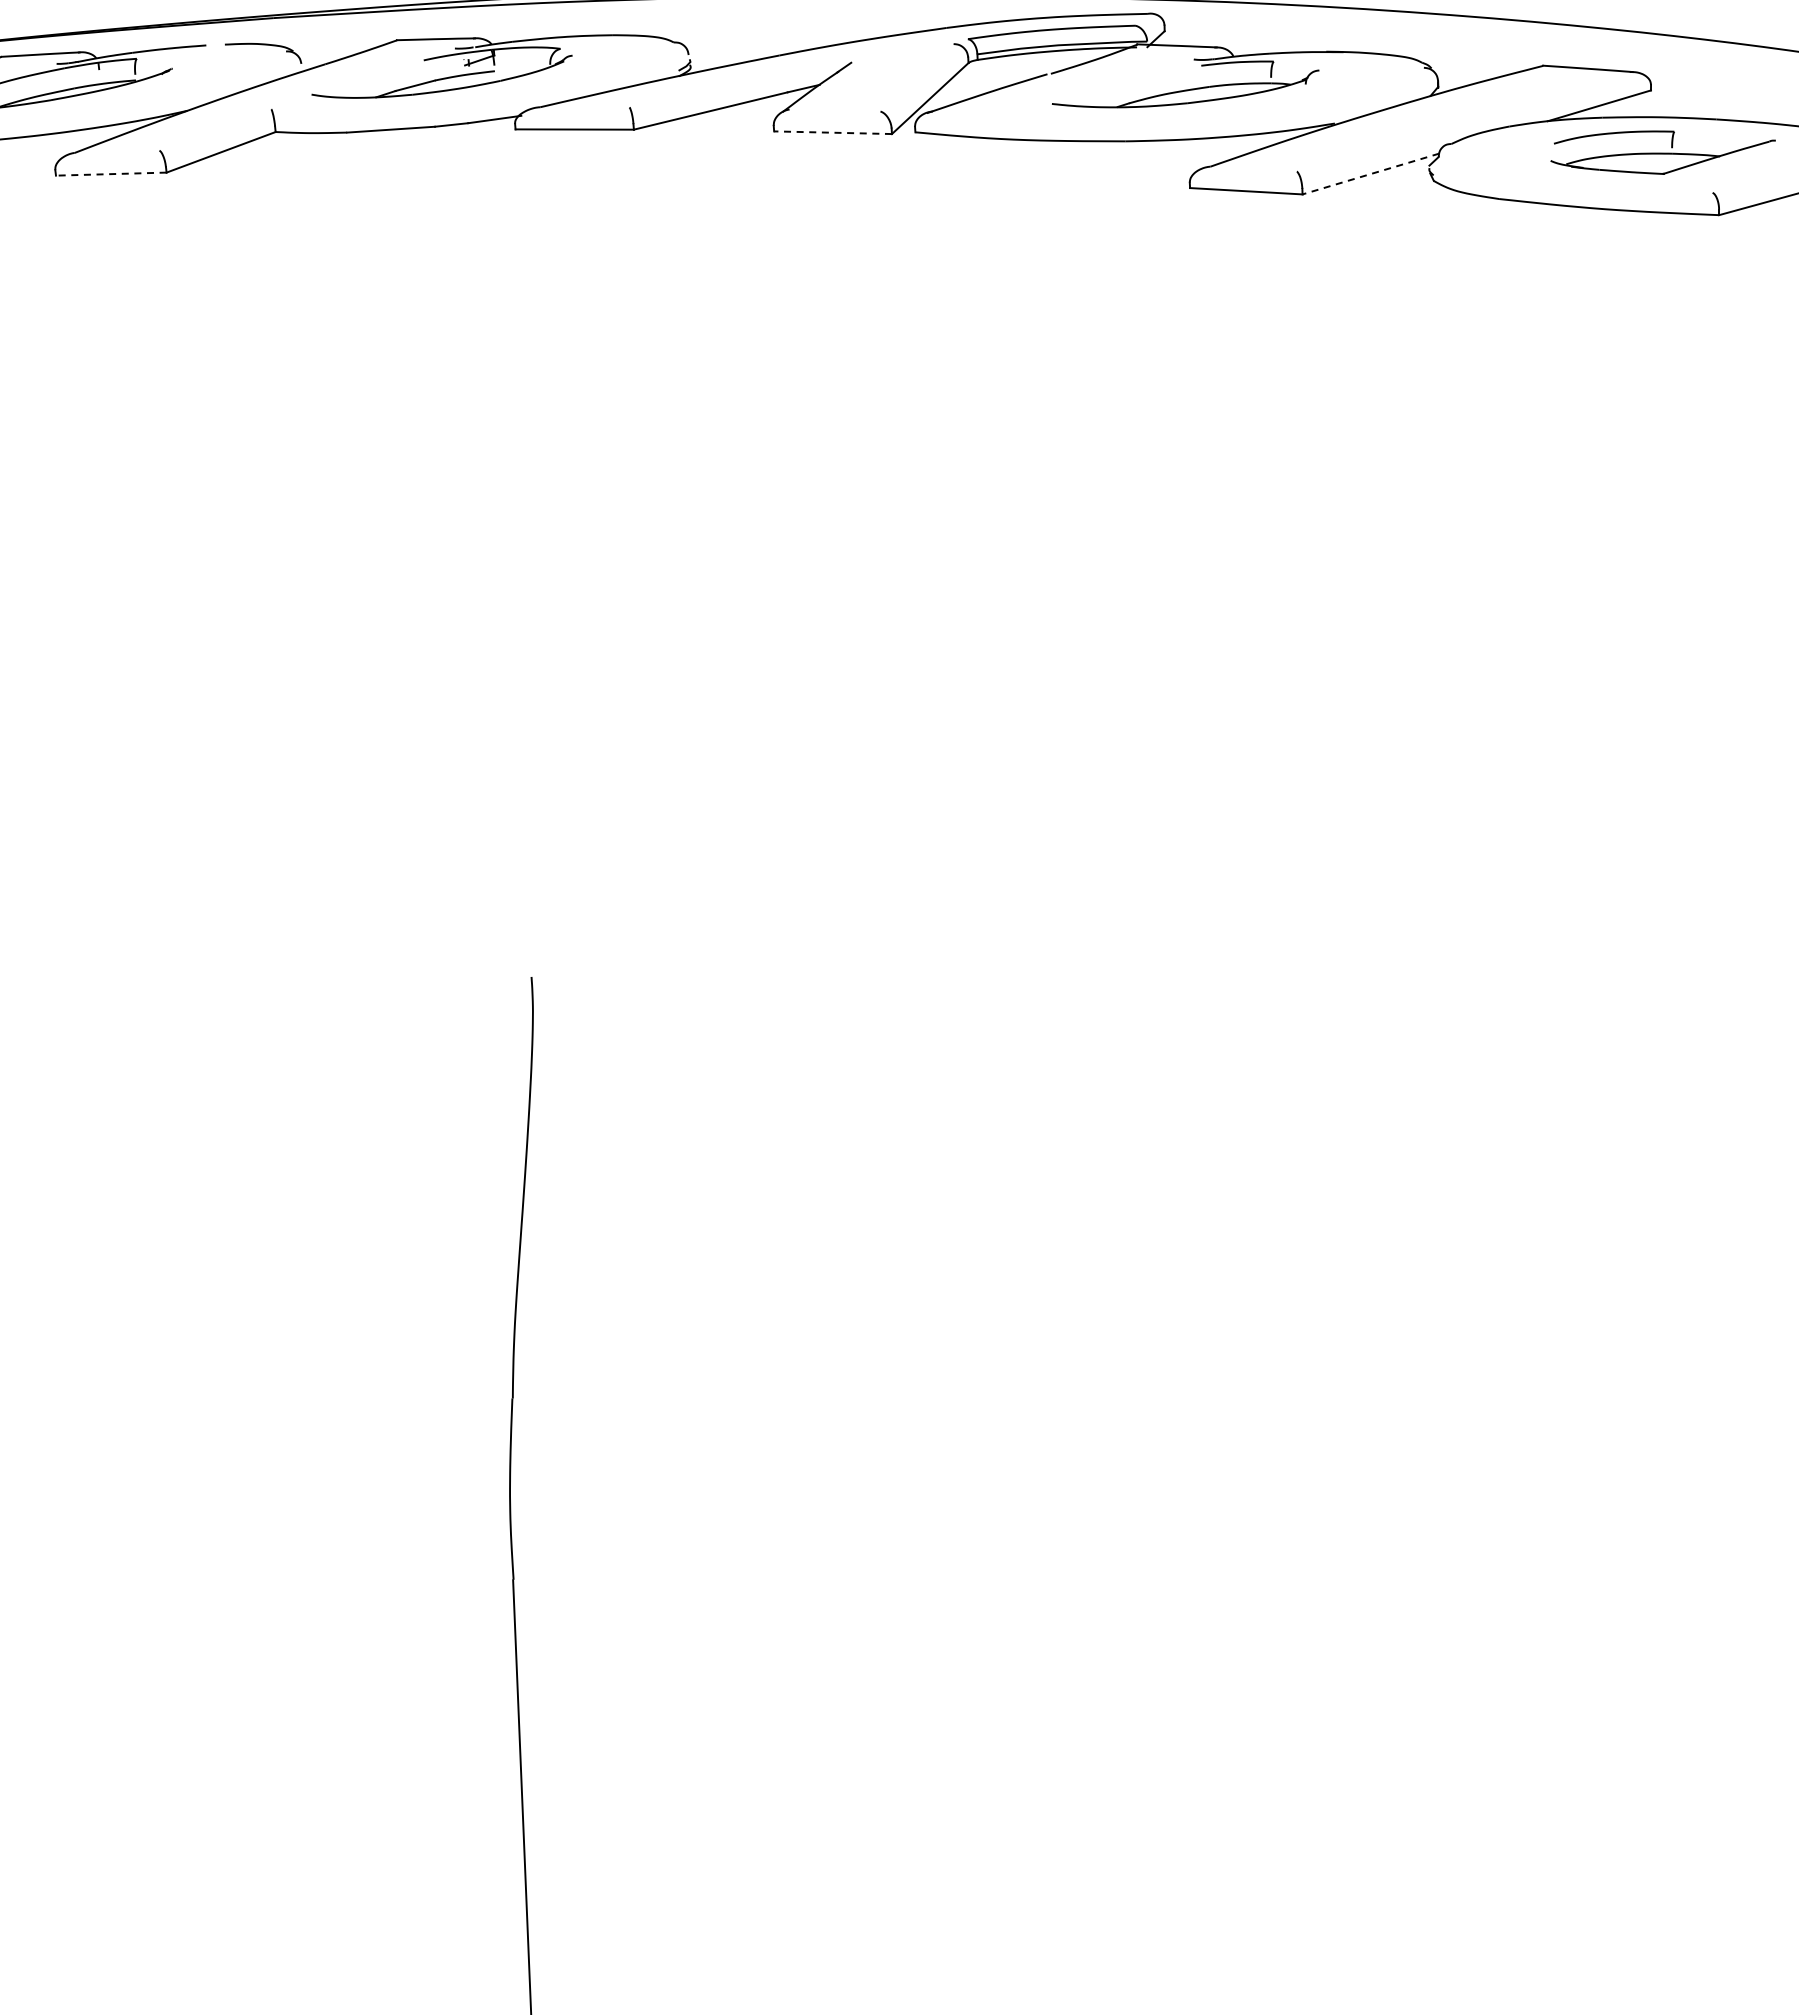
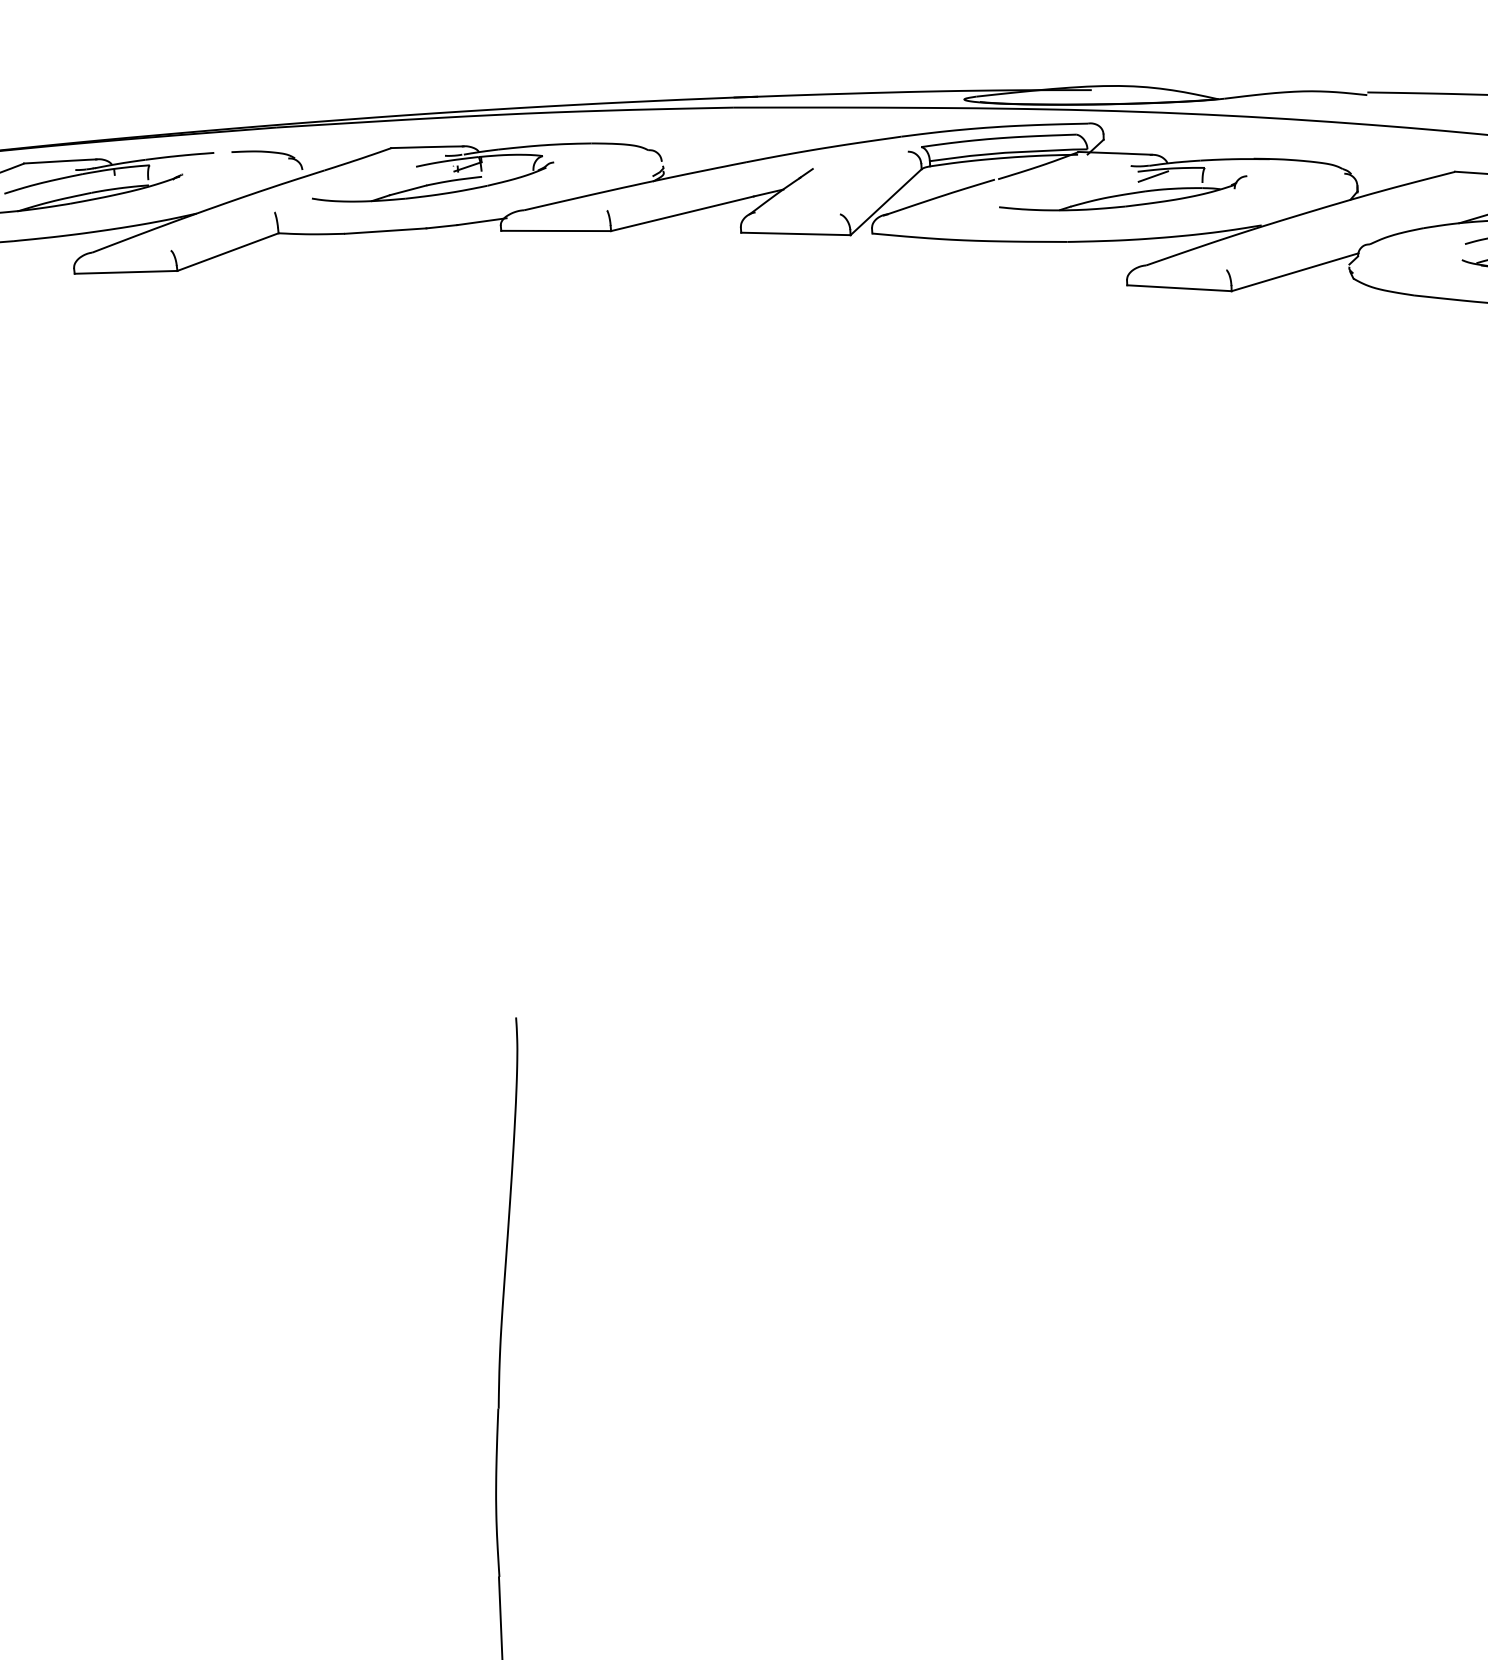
line: (1218, 70) -> (1153, 176), added
line: (833, 132) -> (796, 233), dashed -> solid
line: (110, 174) -> (125, 272), dashed -> solid
line: (1370, 174) -> (1294, 272), dashed -> solid

